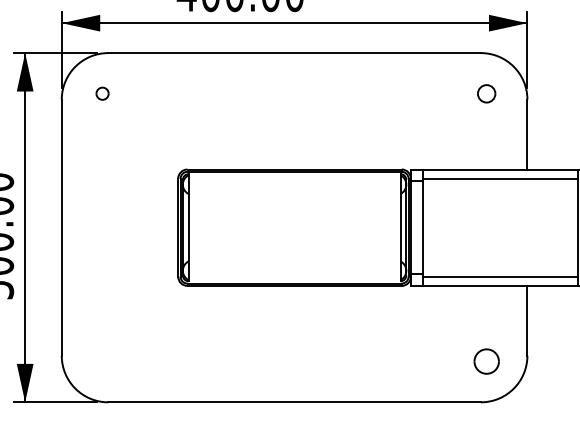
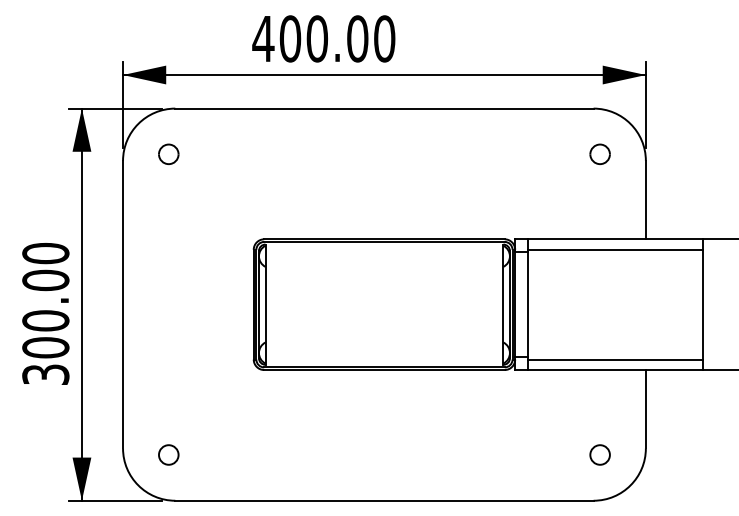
part: (102, 93) -> (168, 153), size x1.43
part: (102, 361) -> (168, 454), added
part: (486, 361) -> (599, 454), size x0.71

